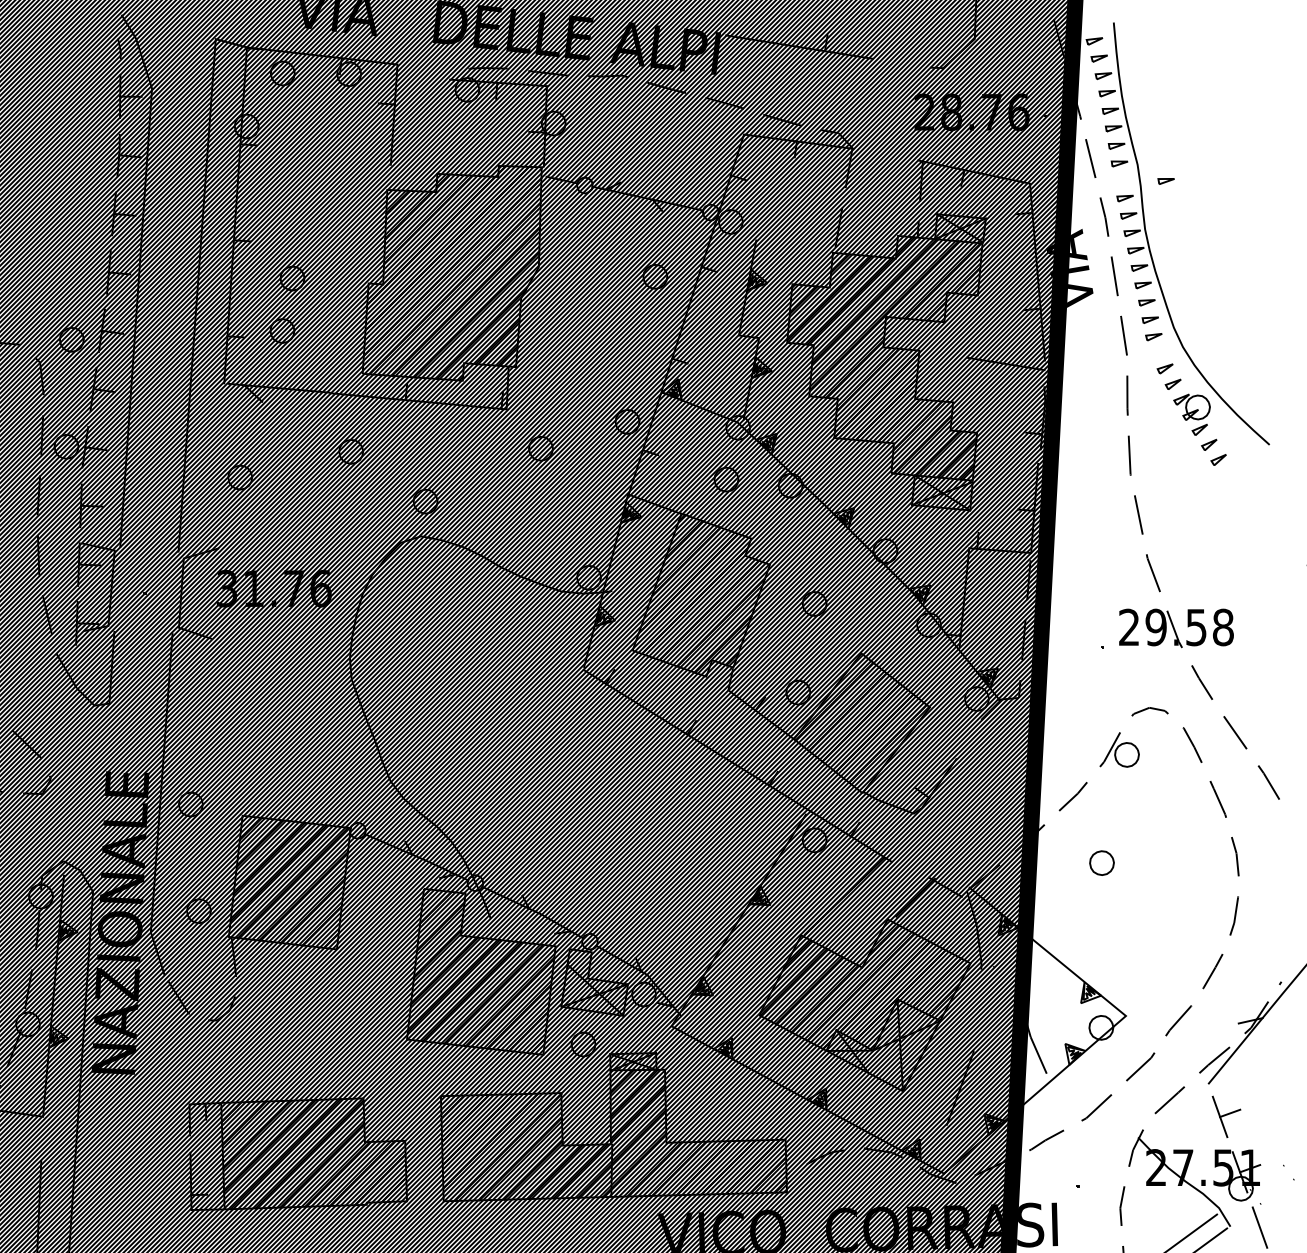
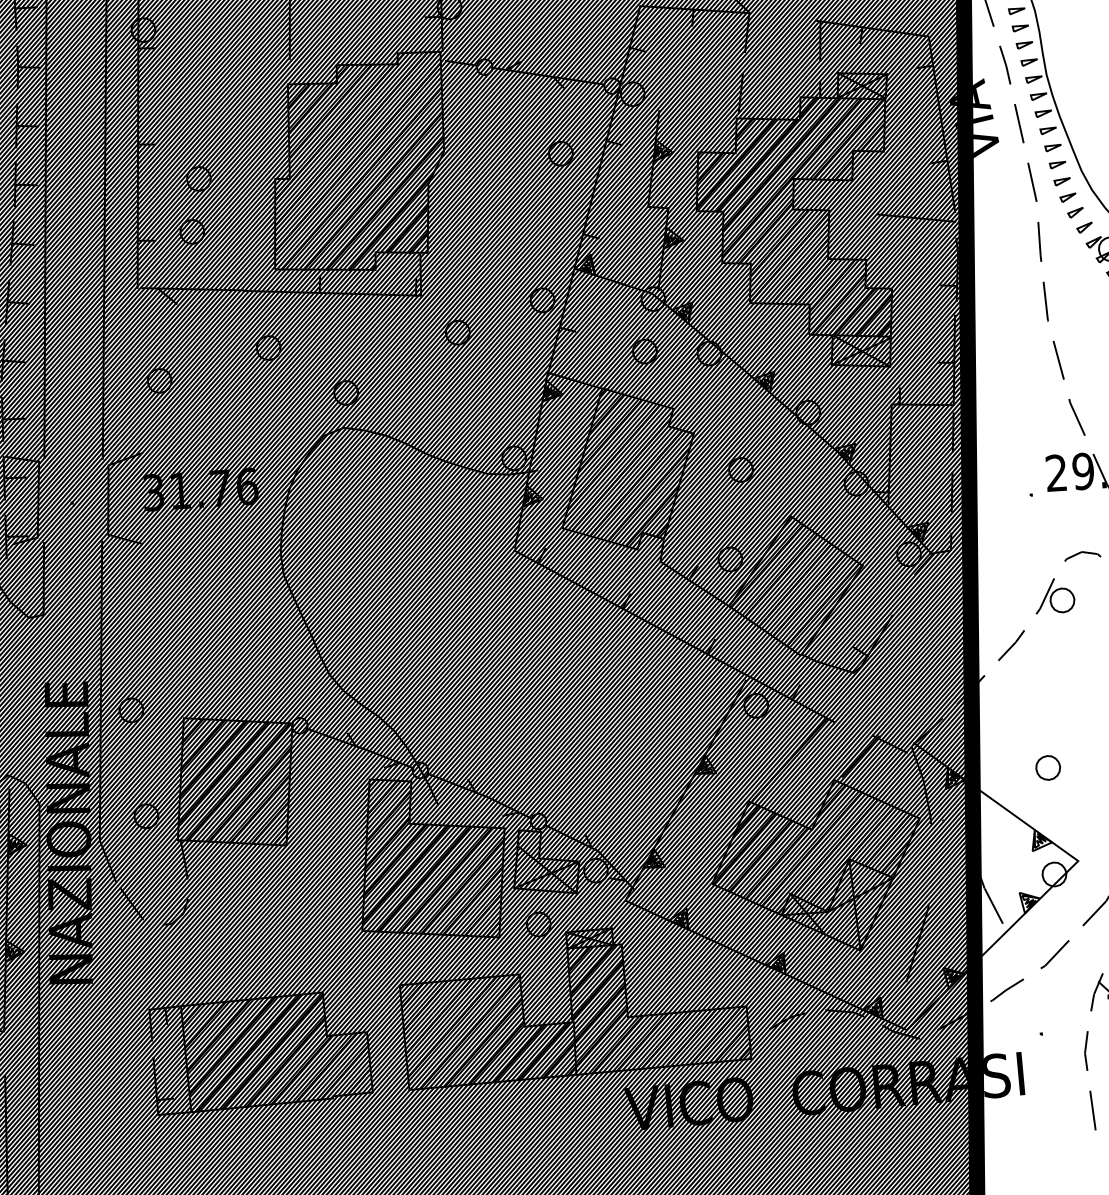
part: (1165, 181) -> (1019, 28), moved
part: (1157, 353) -> (1066, 197), added
part: (1101, 862) -> (1047, 767), moved

